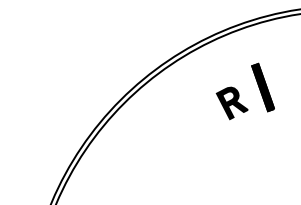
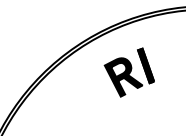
part: (231, 103) -> (122, 77), size x1.67

